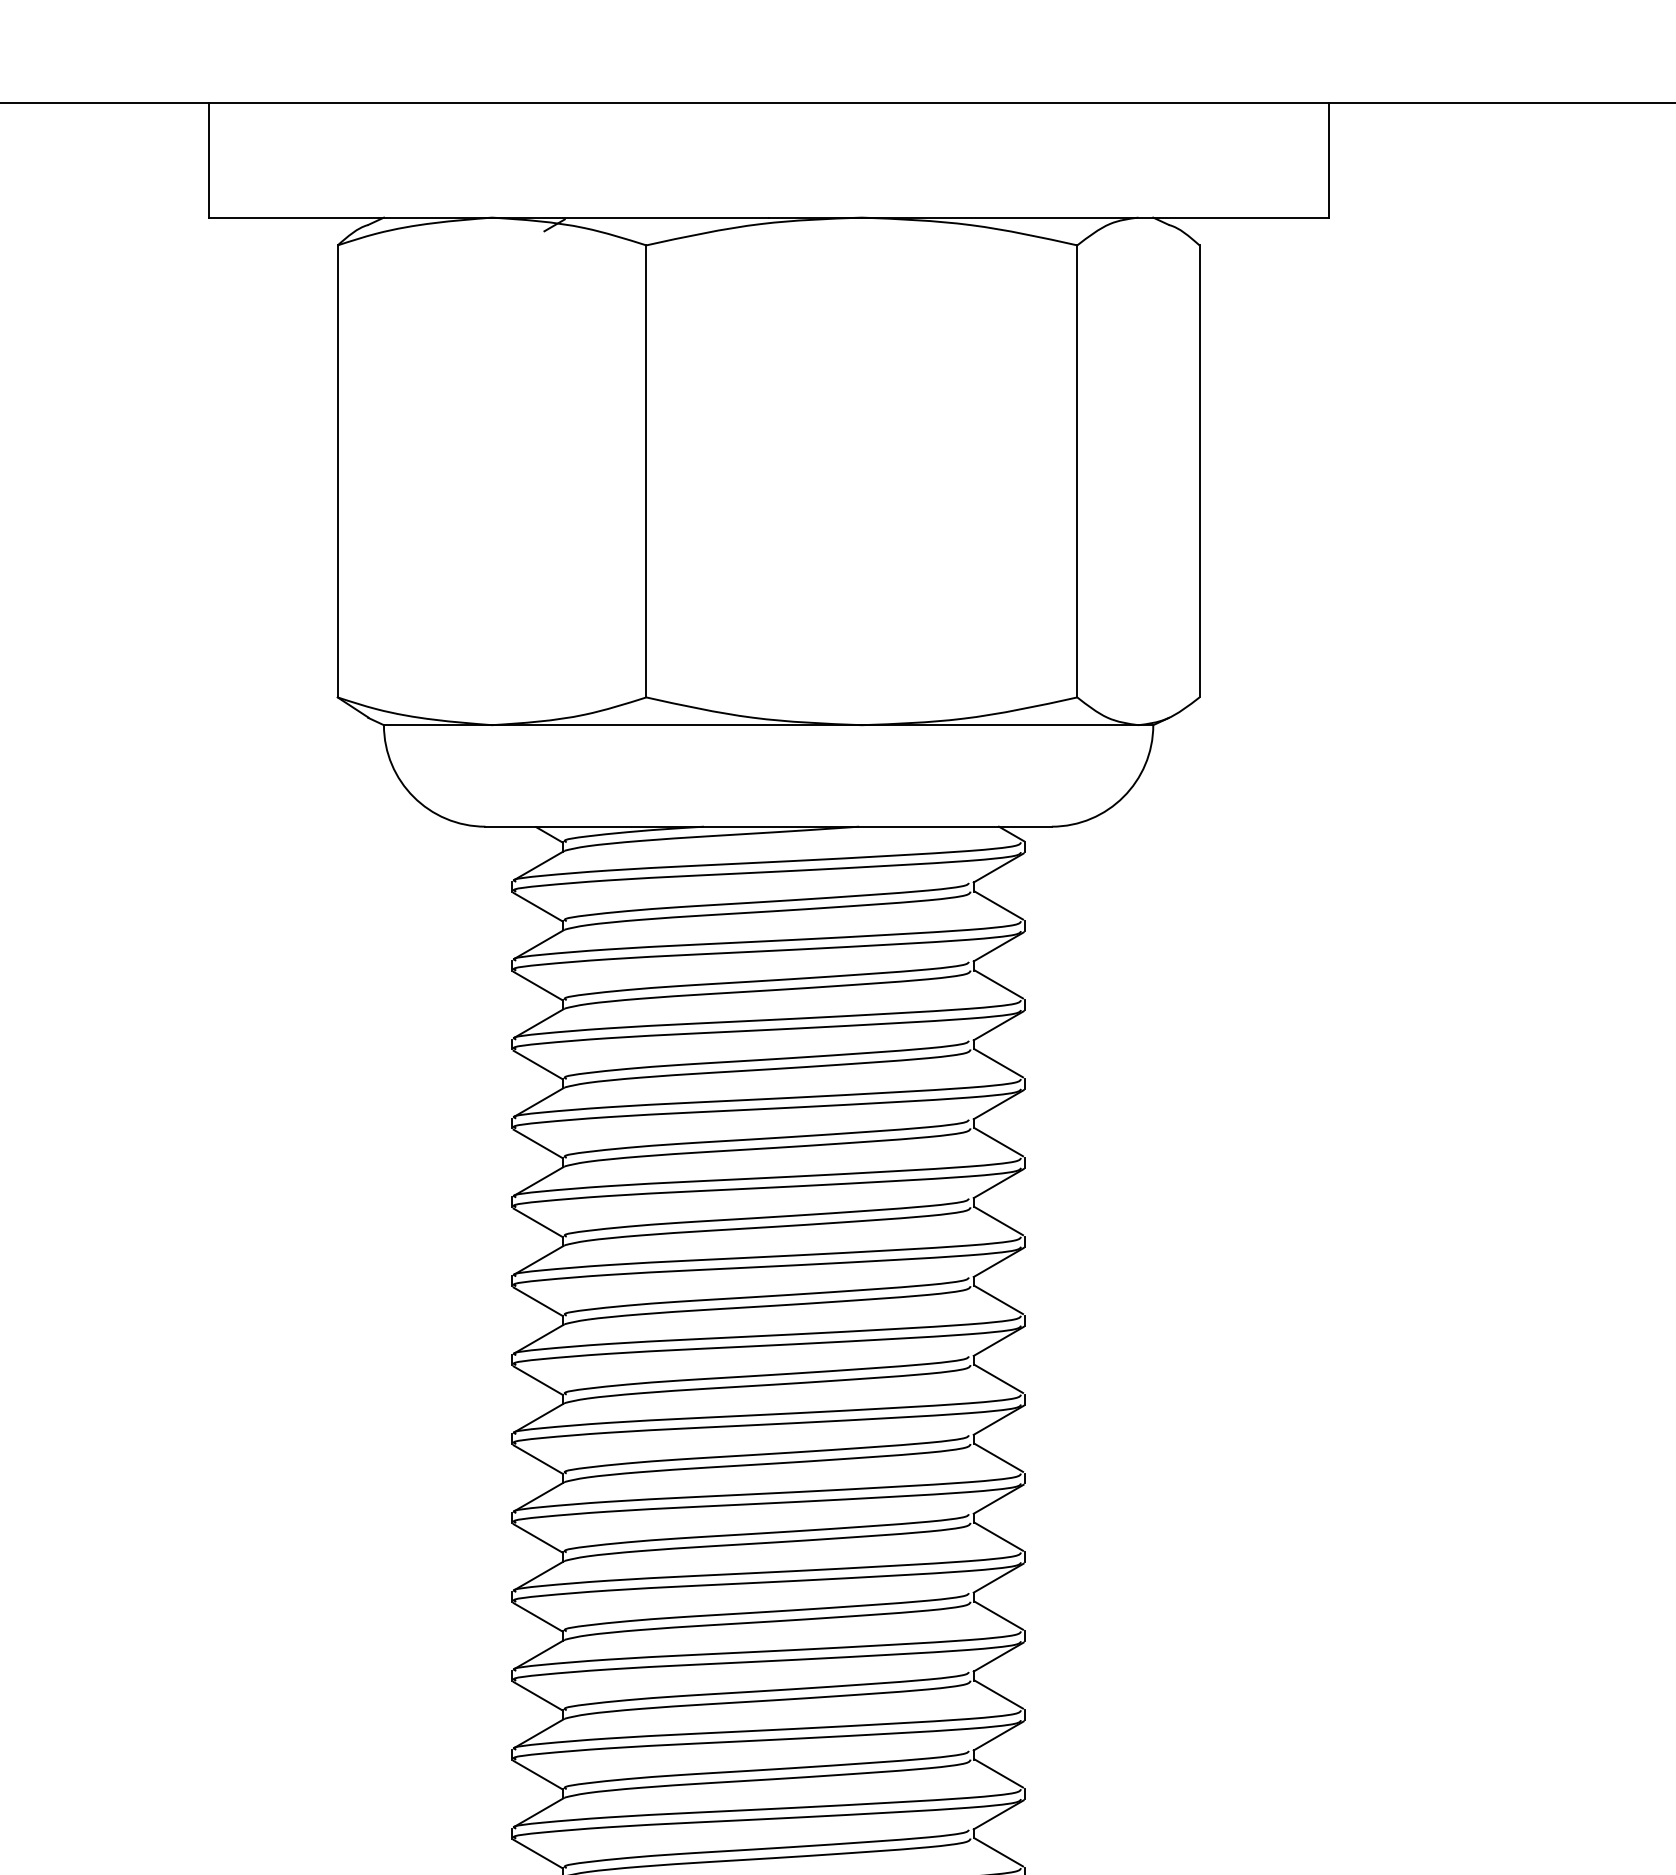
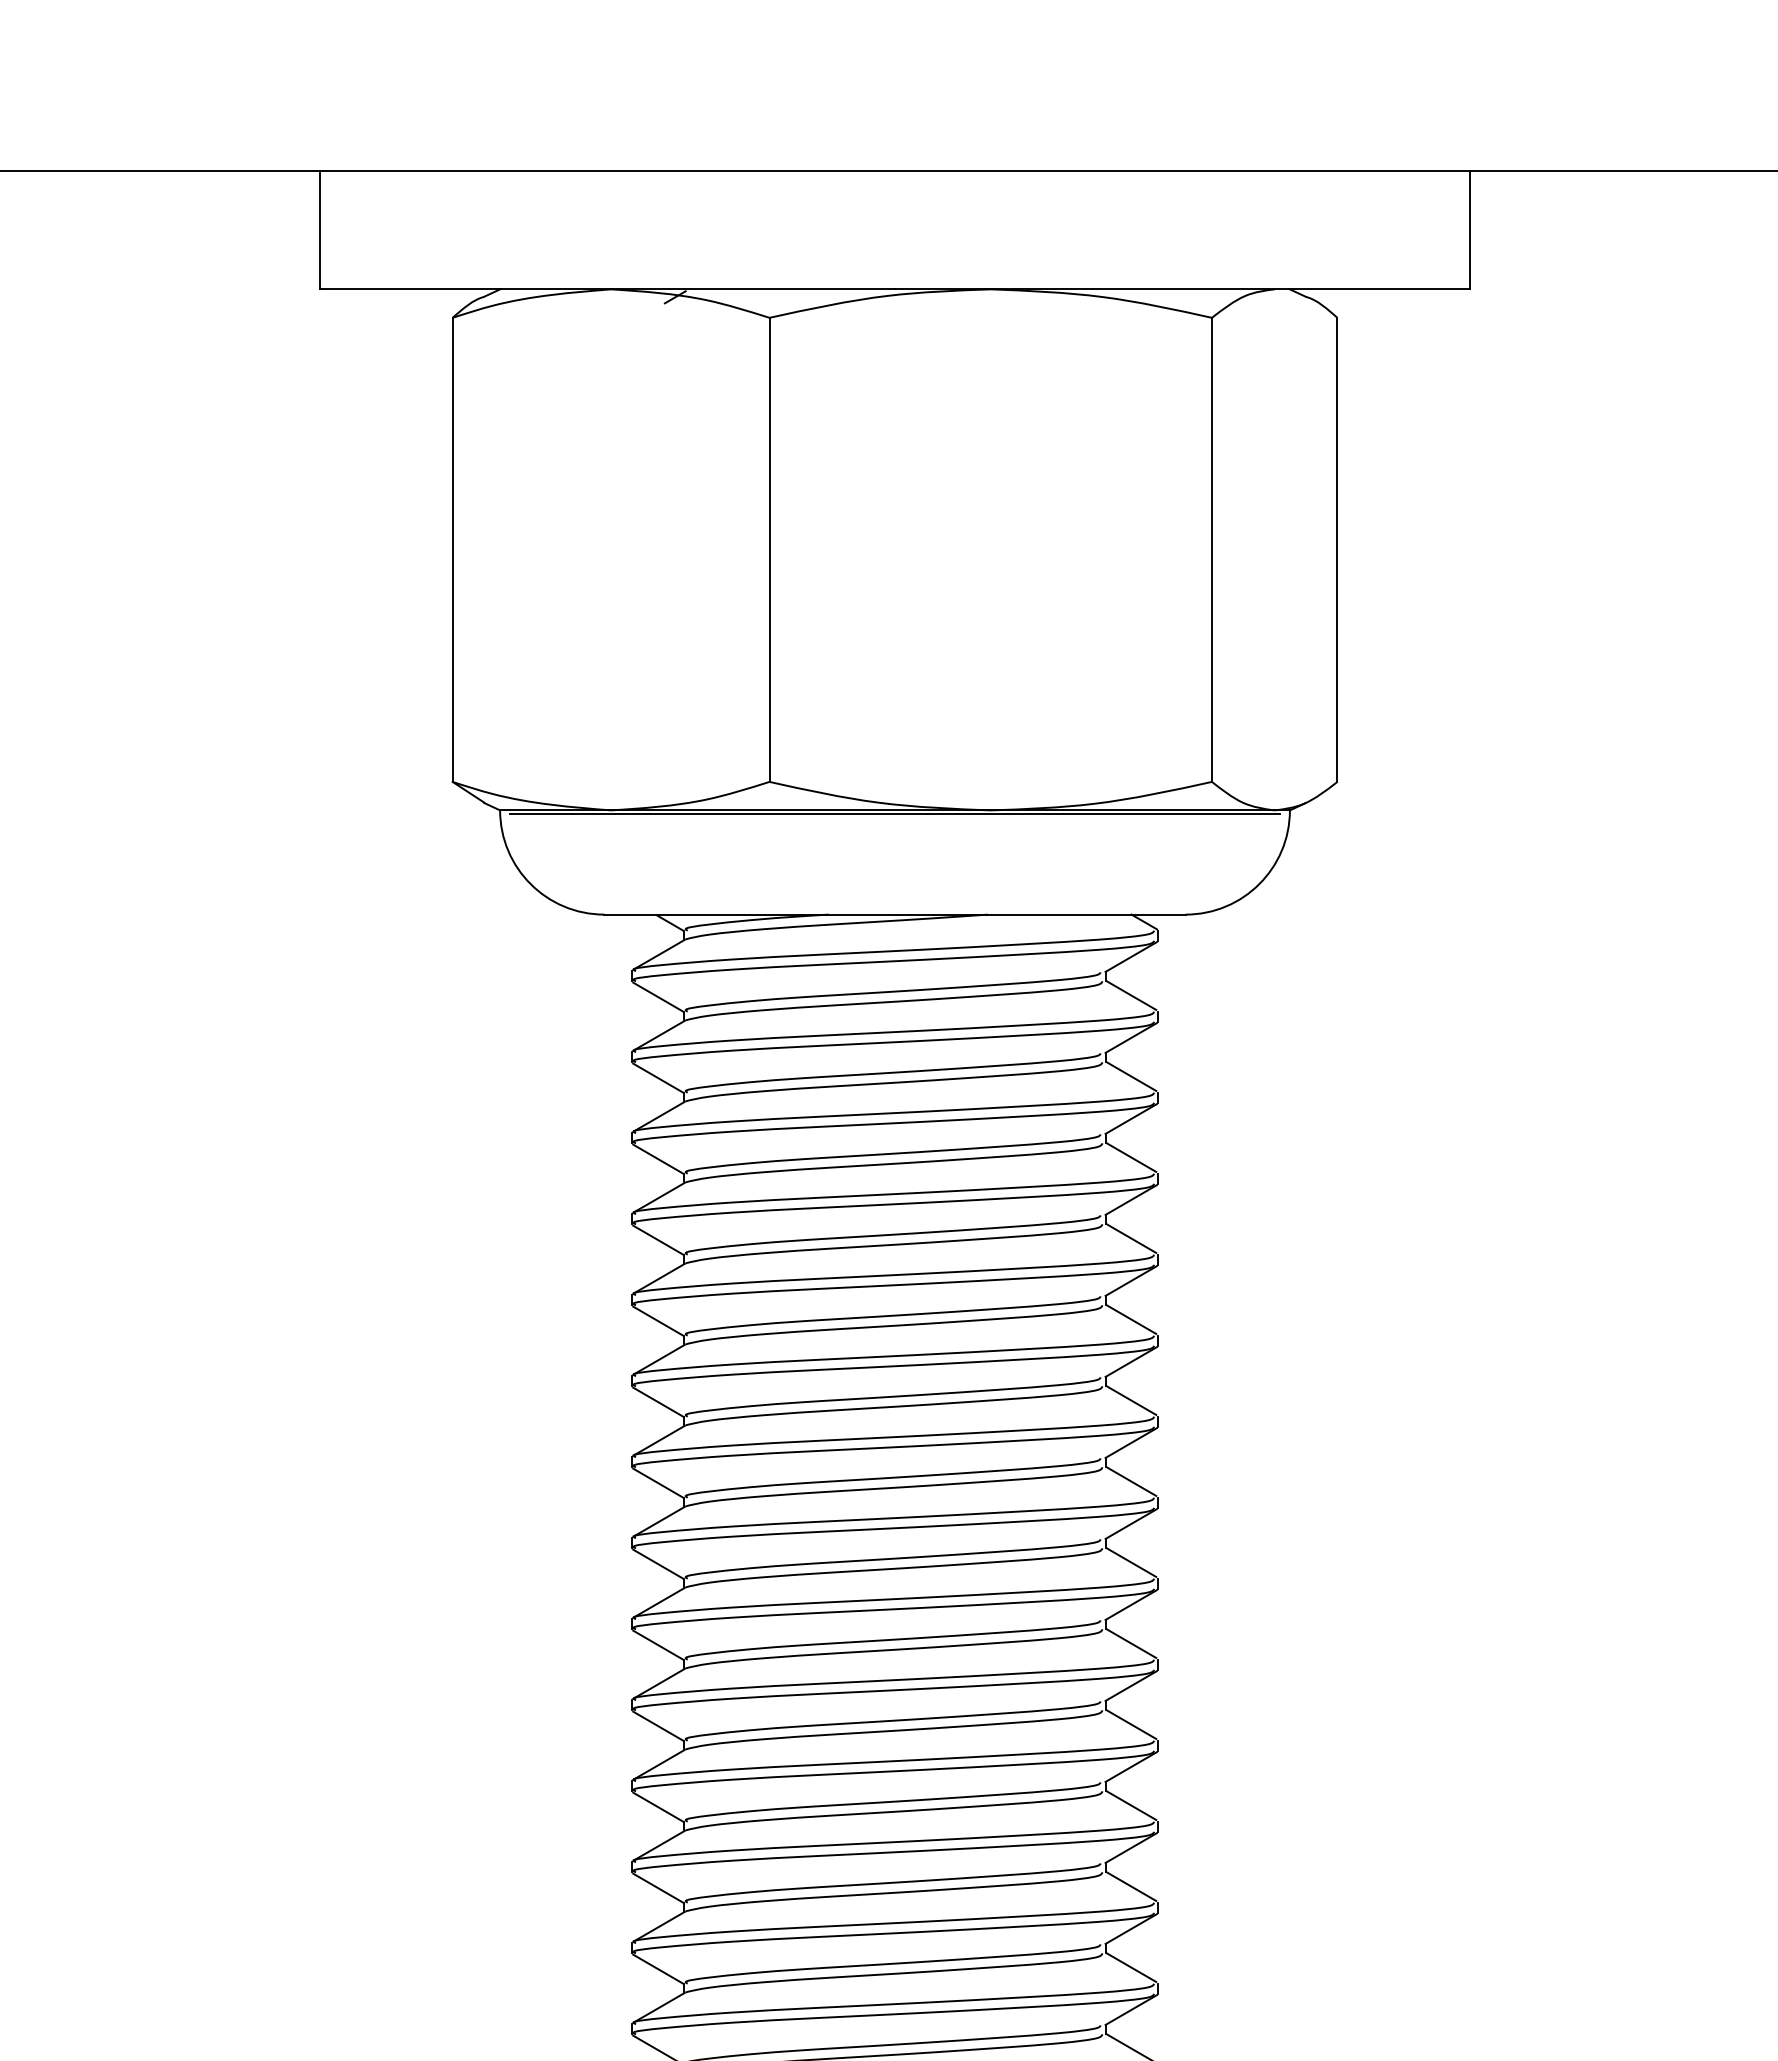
line: (768, 728) -> (894, 813), added

